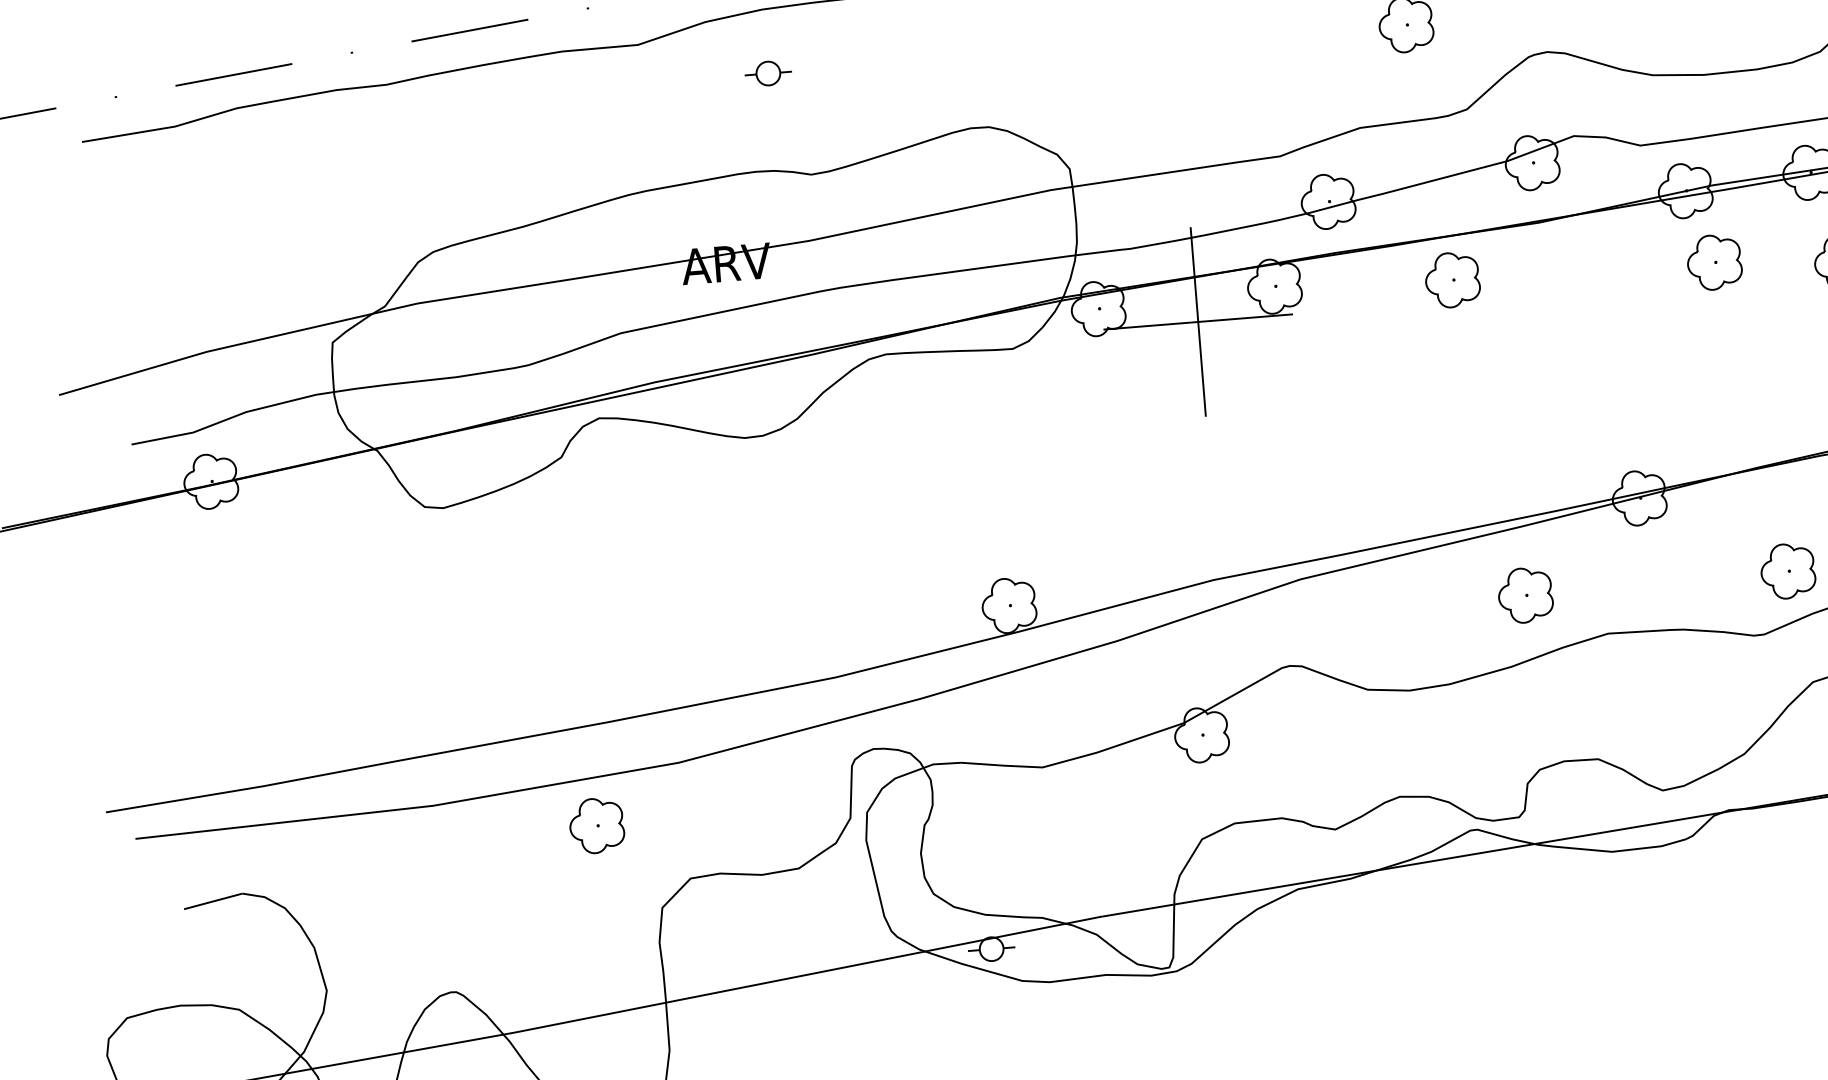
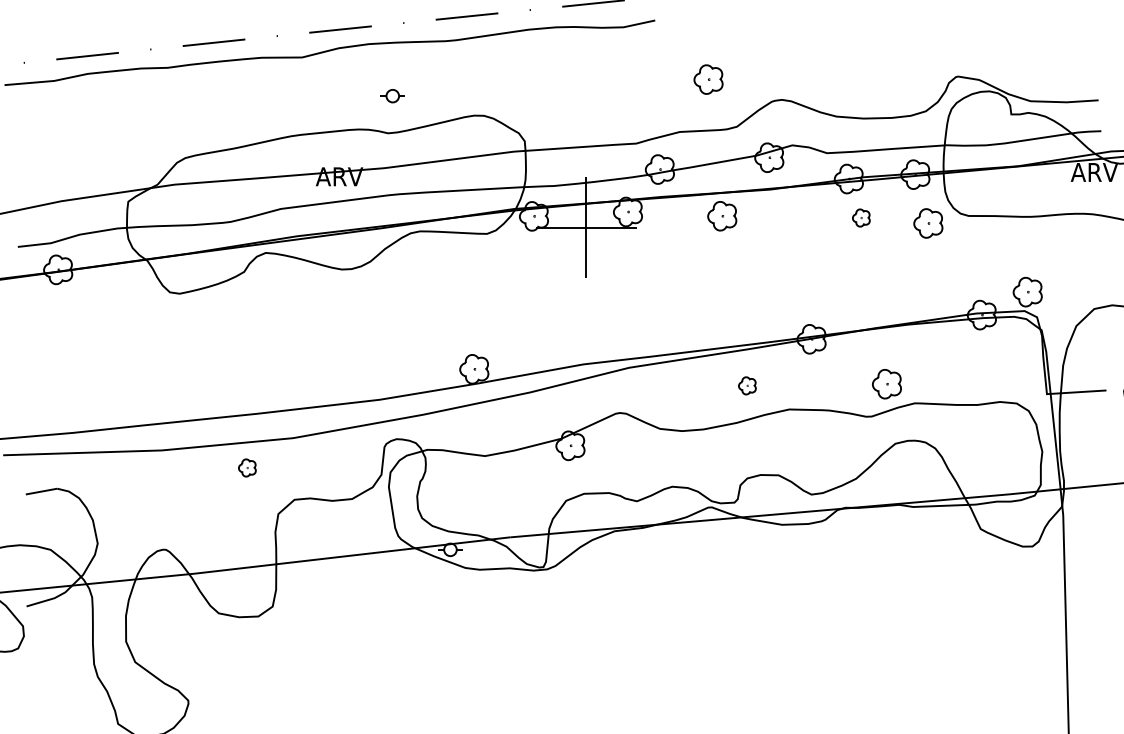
part: (767, 74) -> (392, 96), moved
part: (1714, 261) -> (861, 217), size x0.6
part: (1525, 594) -> (747, 385), size x0.6
part: (597, 824) -> (247, 467), size x0.6

